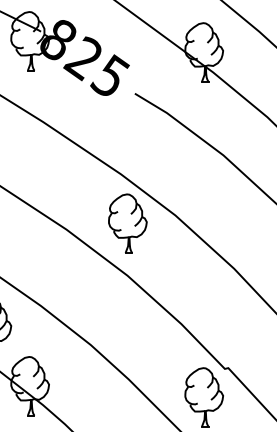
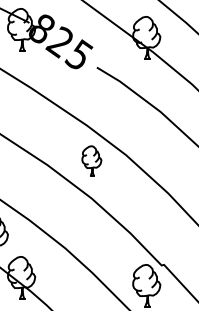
part: (127, 223) -> (91, 160), size x0.7

